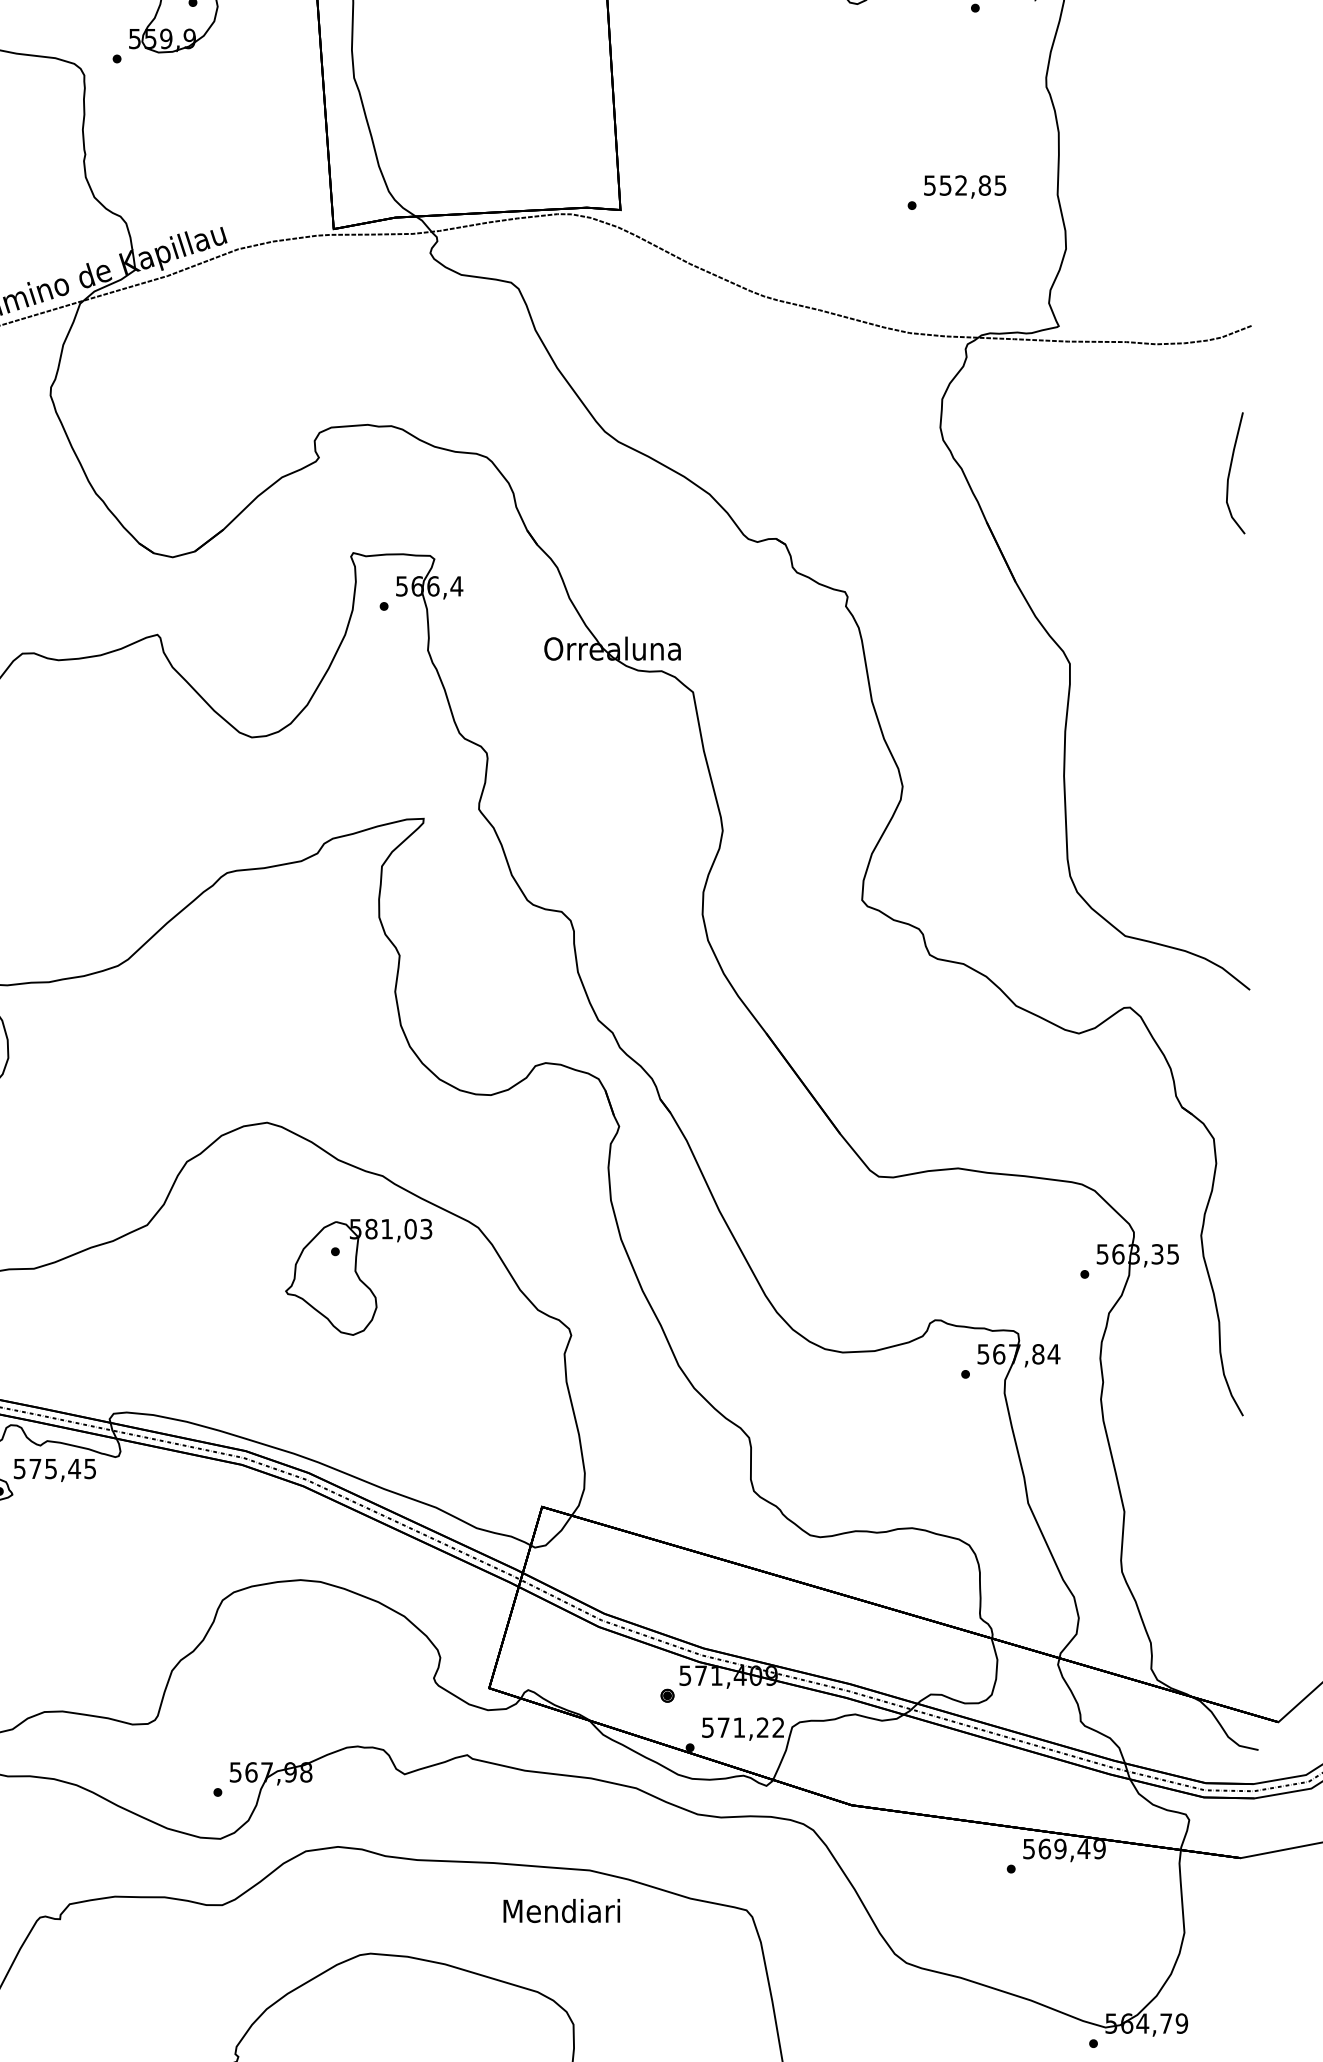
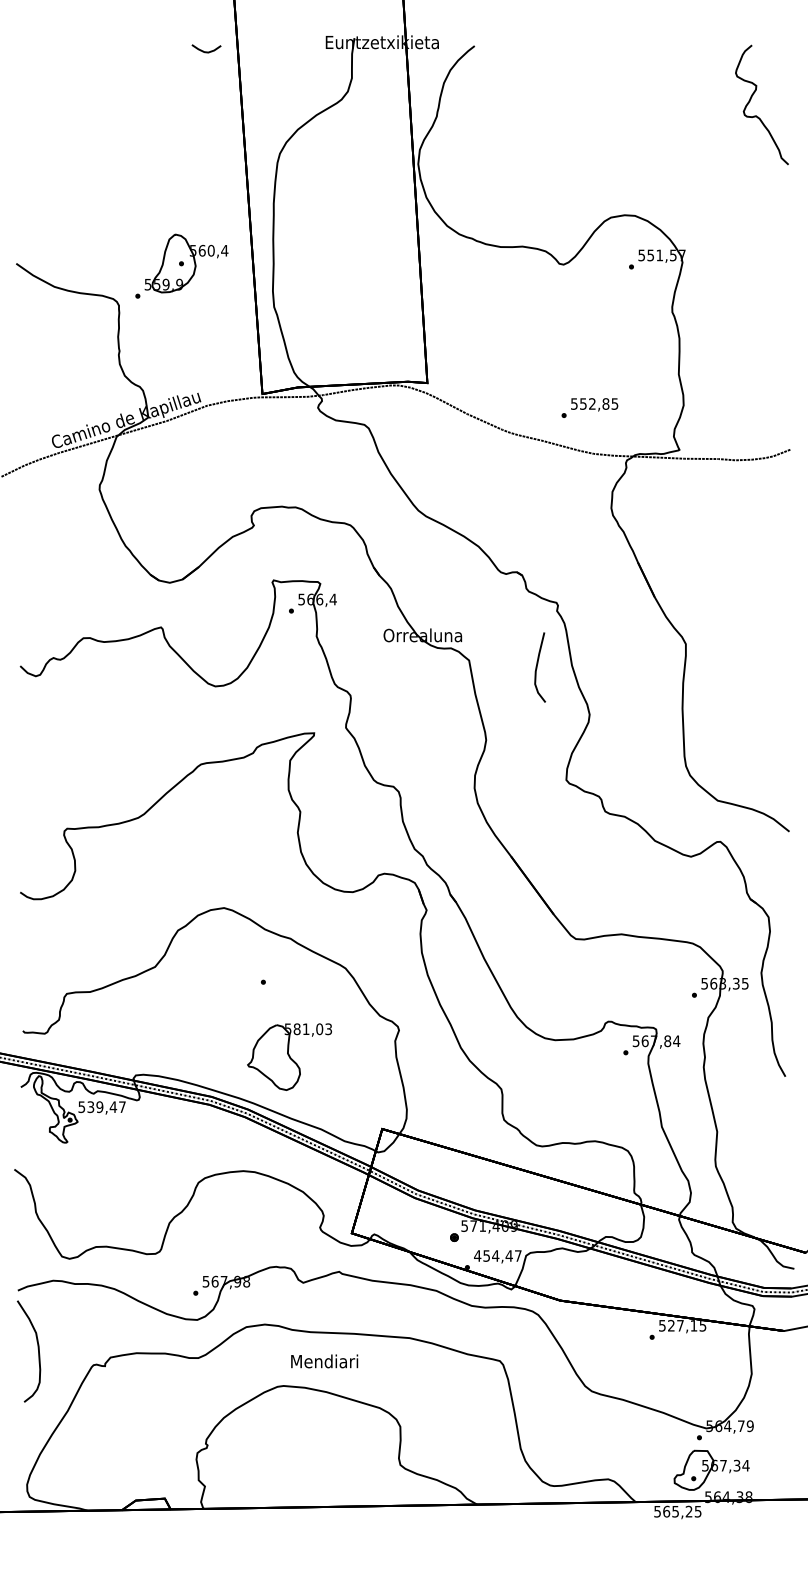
text: (956, 191) -> (589, 407), moved
curve: (1230, 473) -> (537, 667), moved
part: (358, 1276) -> (289, 1056), moved
text: (62, 1469) -> (106, 1107), 575,45 -> 539,47
text: (742, 1726) -> (497, 1255), 571,22 -> 454,47
text: (1072, 1848) -> (687, 1325), 569,49 -> 527,15
text: (561, 1911) -> (324, 1361), moved

